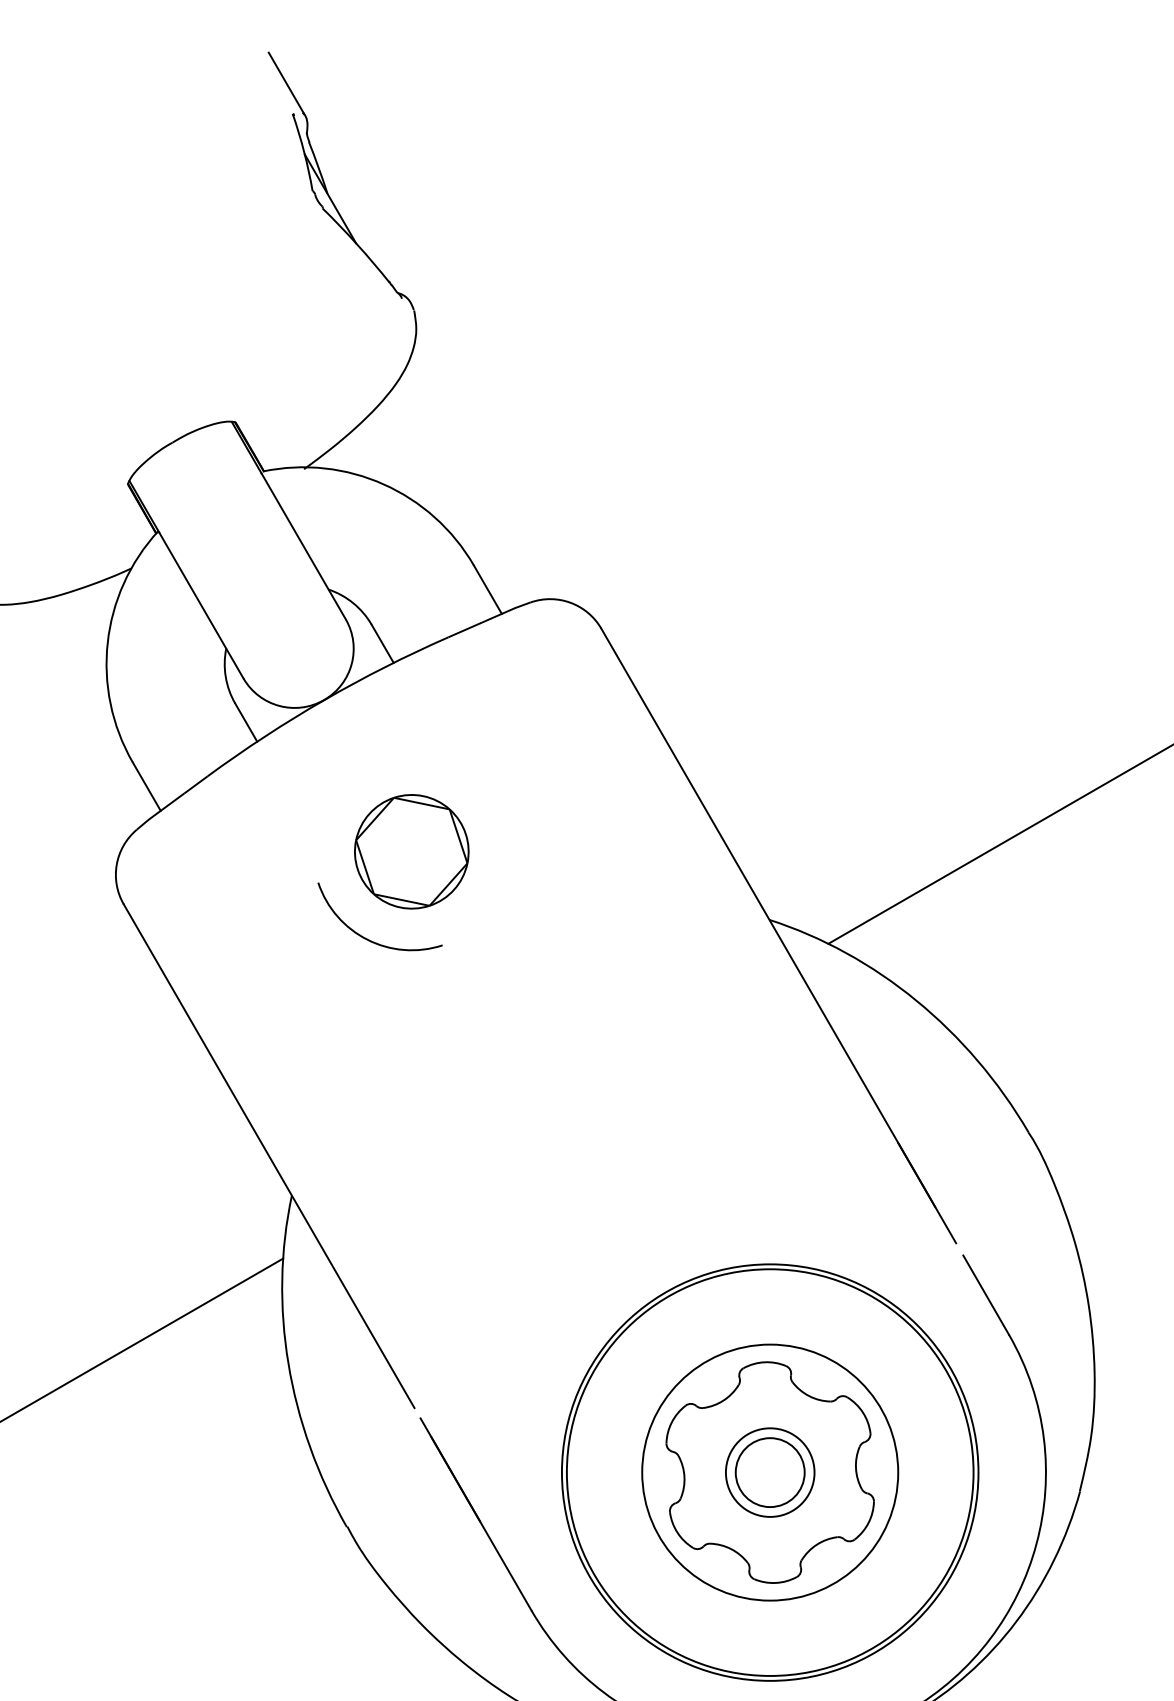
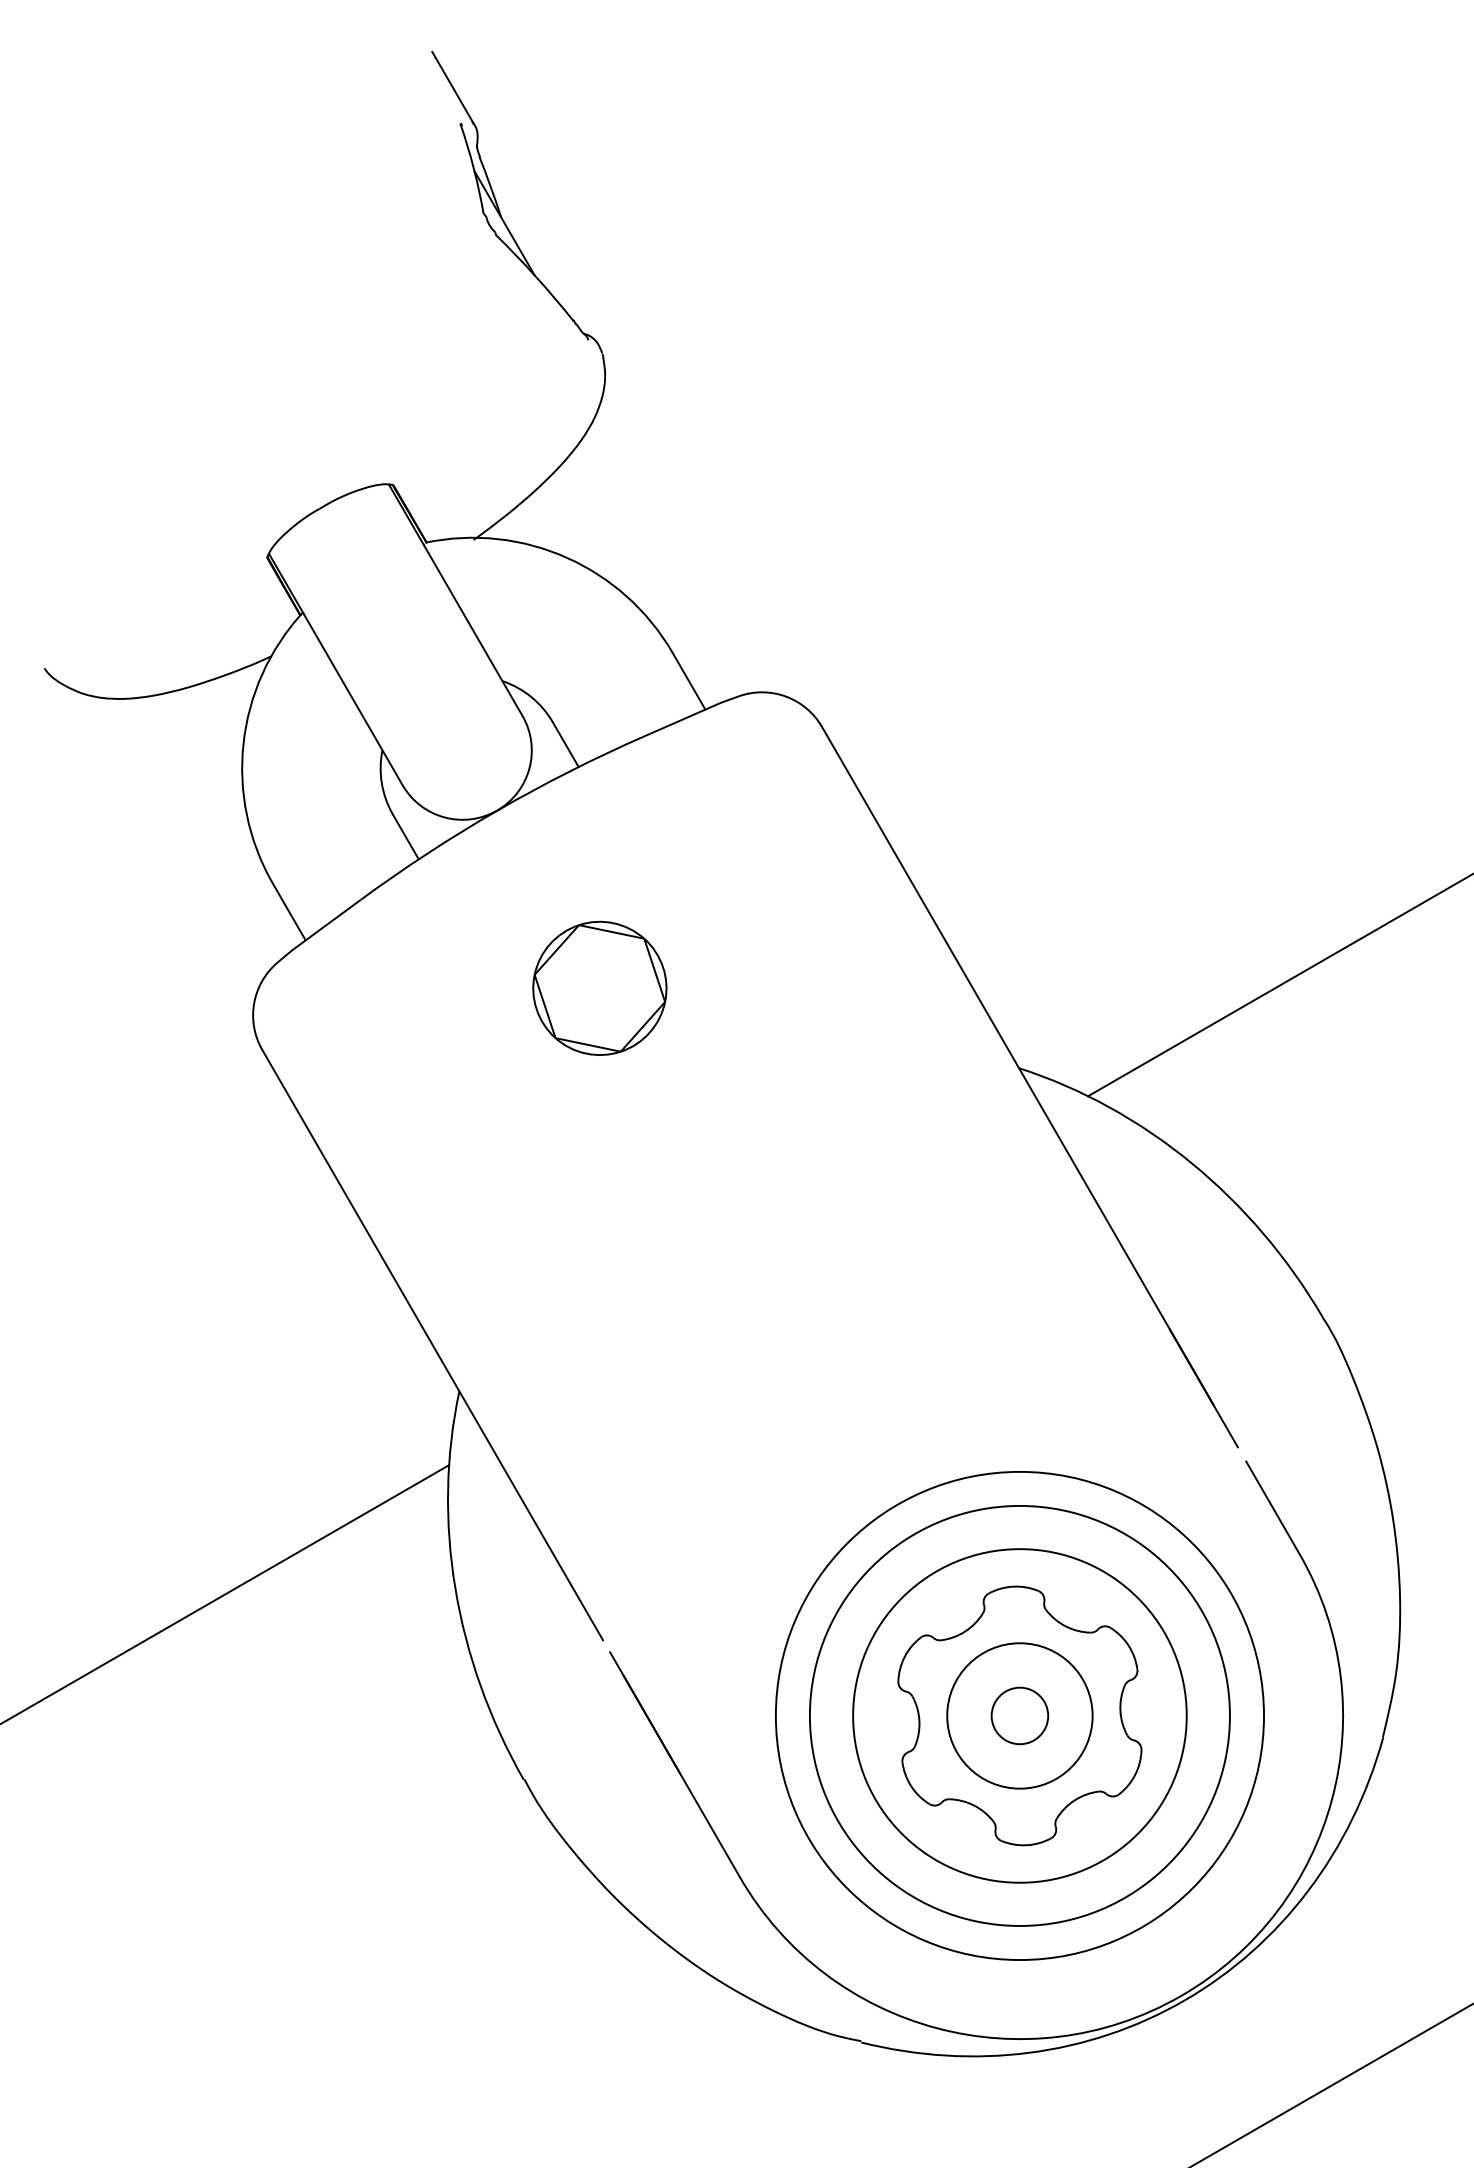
arc: (367, 938) -> (548, 1090), removed
circle: (769, 1472) -> (1019, 1715), size x0.7
circle: (769, 1472) -> (1019, 1715), size x0.7
circle: (769, 1472) -> (1019, 1715), size x1.4
circle: (769, 1472) -> (1019, 1715), size x1.4

